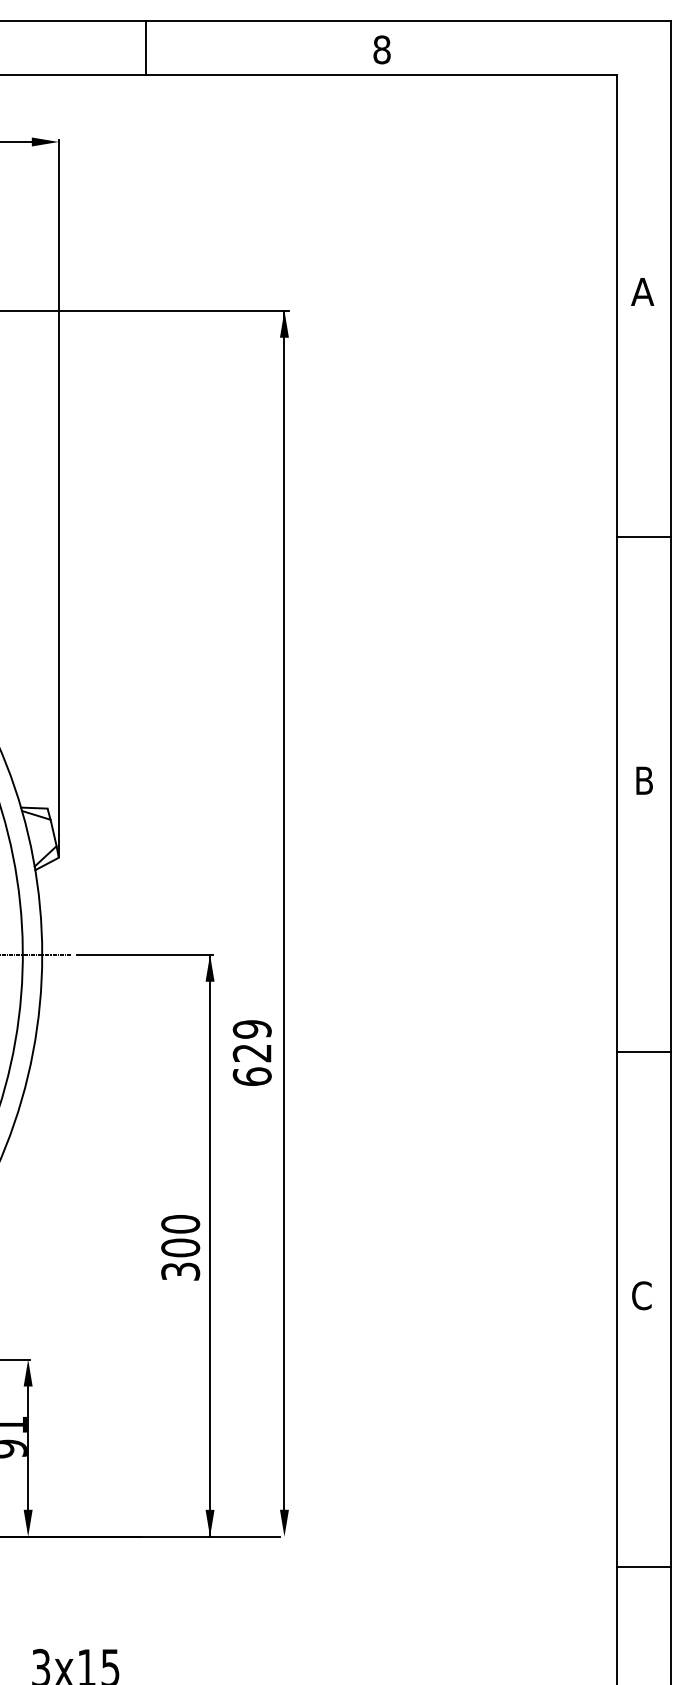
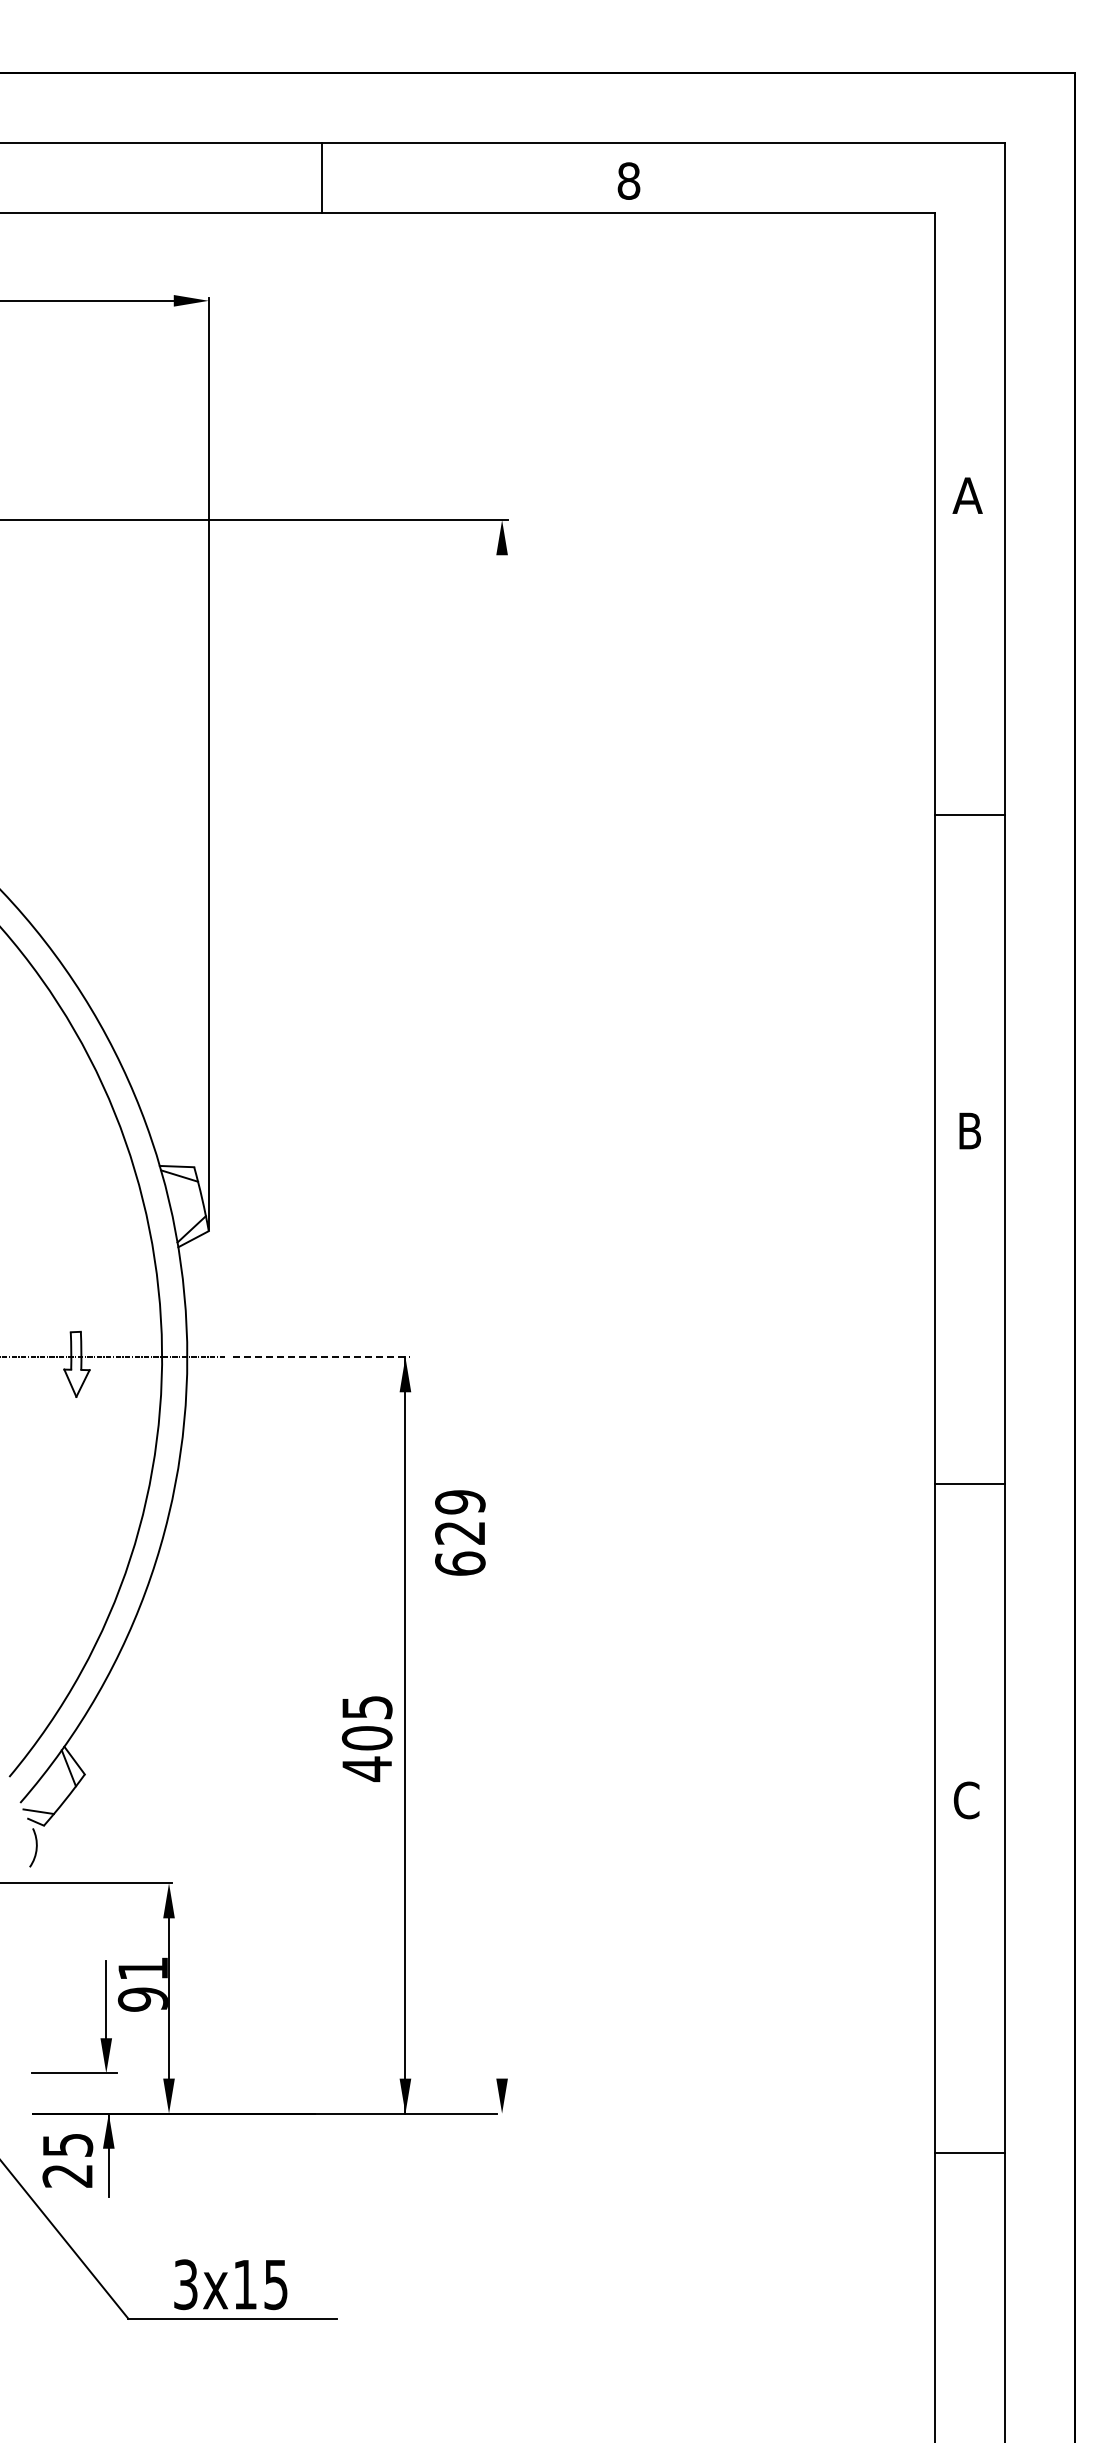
line: (284, 910) -> (502, 1299), removed
line: (145, 954) -> (321, 1357), solid -> dashed
text: (252, 1052) -> (460, 1532), moved
text: (180, 1248) -> (366, 1738), 300 -> 405

